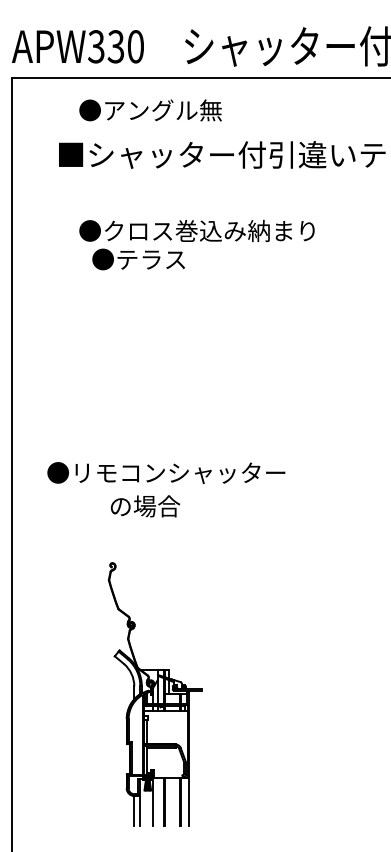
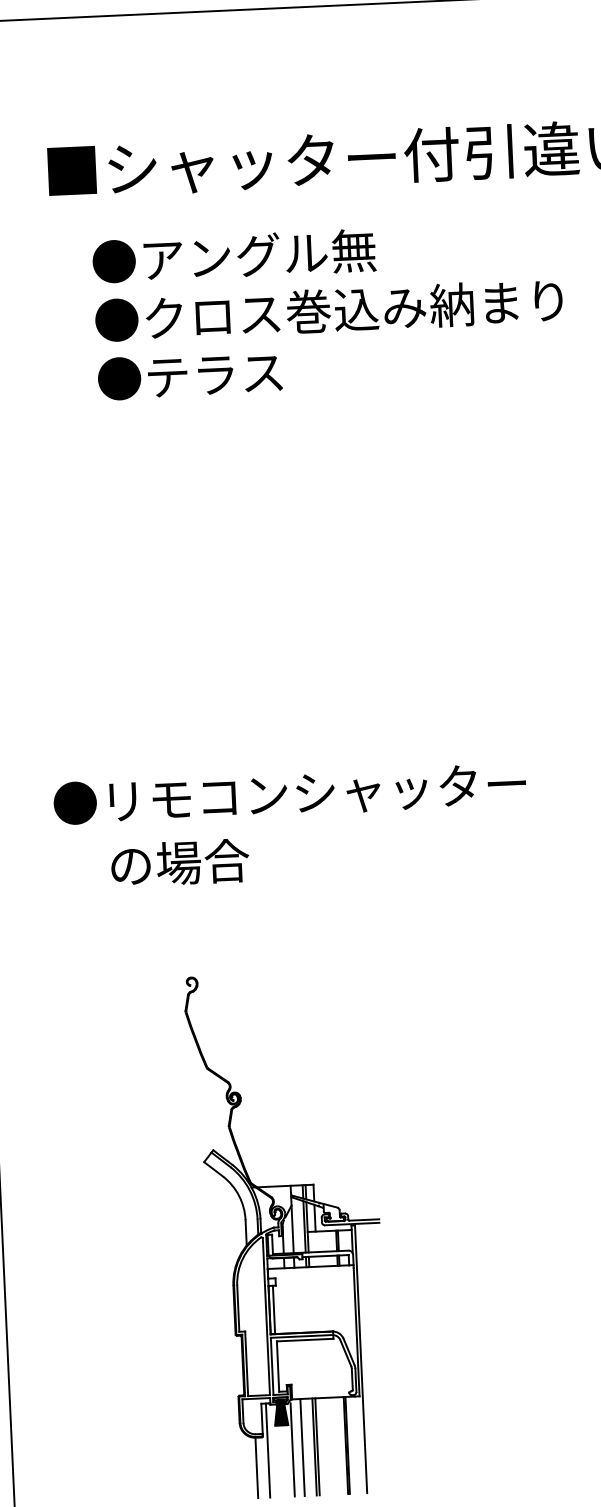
text: (150, 110) -> (234, 256), moved
text: (138, 259) -> (189, 375), moved
text: (145, 506) -> (180, 863), moved
line: (157, 801) -> (301, 1446), added

